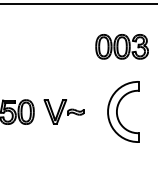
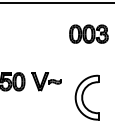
part: (122, 111) -> (86, 97), moved

